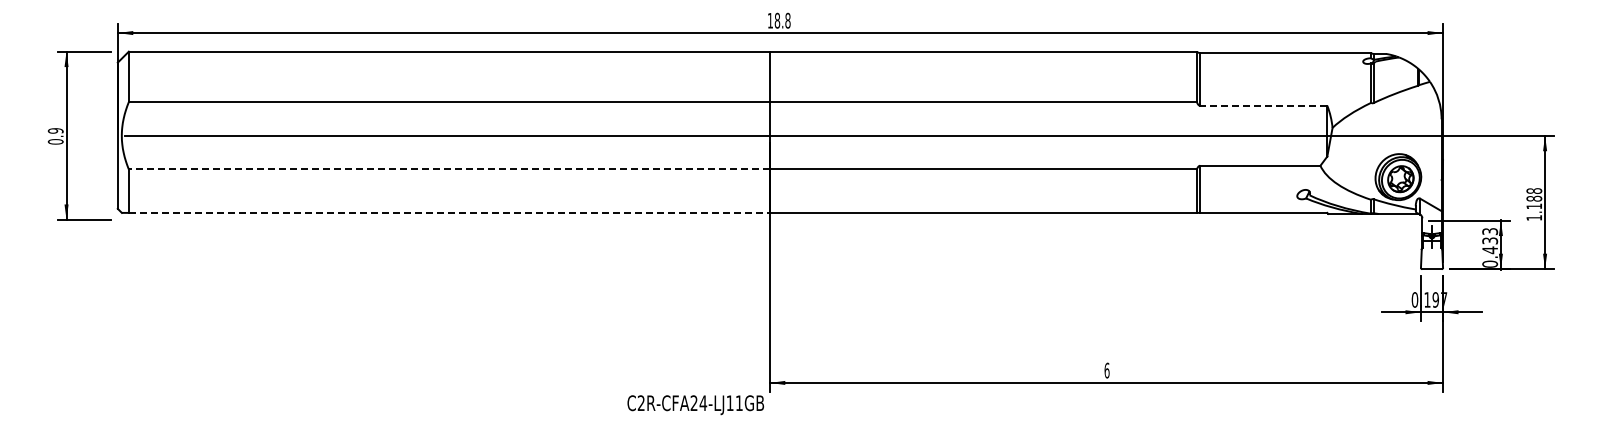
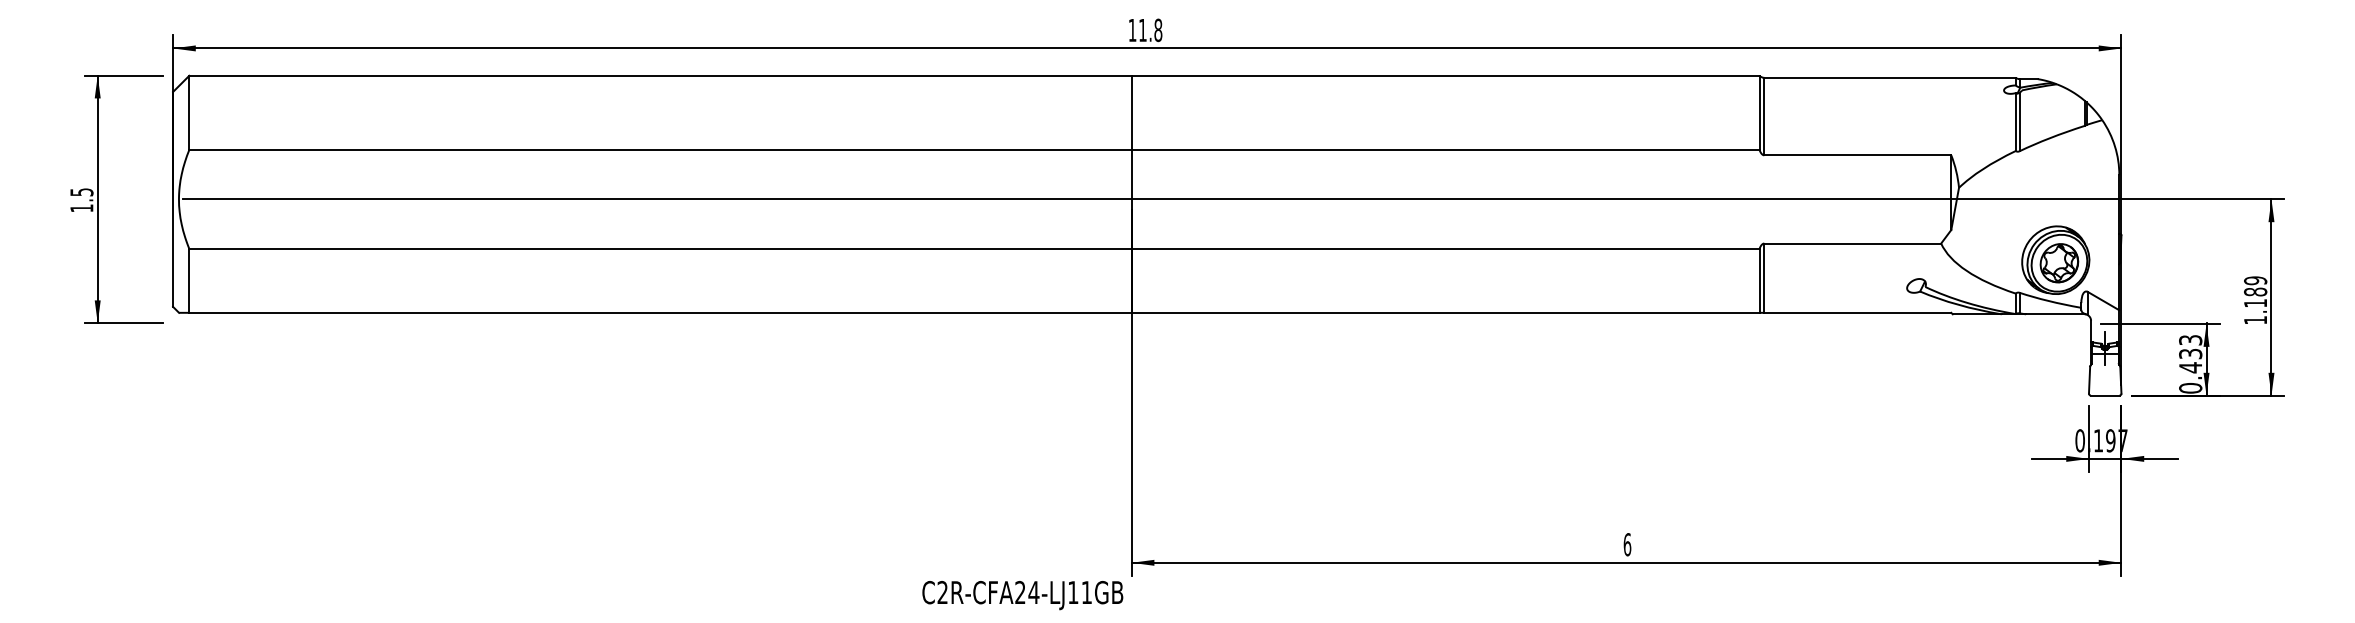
text: (777, 20) -> (1142, 29), 18.8 -> 11.8
line: (1263, 105) -> (1857, 154), dashed -> solid
text: (55, 136) -> (81, 200), 0.9 -> 1.5
line: (448, 169) -> (659, 249), dashed -> solid
text: (1534, 191) -> (2255, 281), 1.188 -> 1.189
line: (449, 212) -> (660, 312), dashed -> solid

